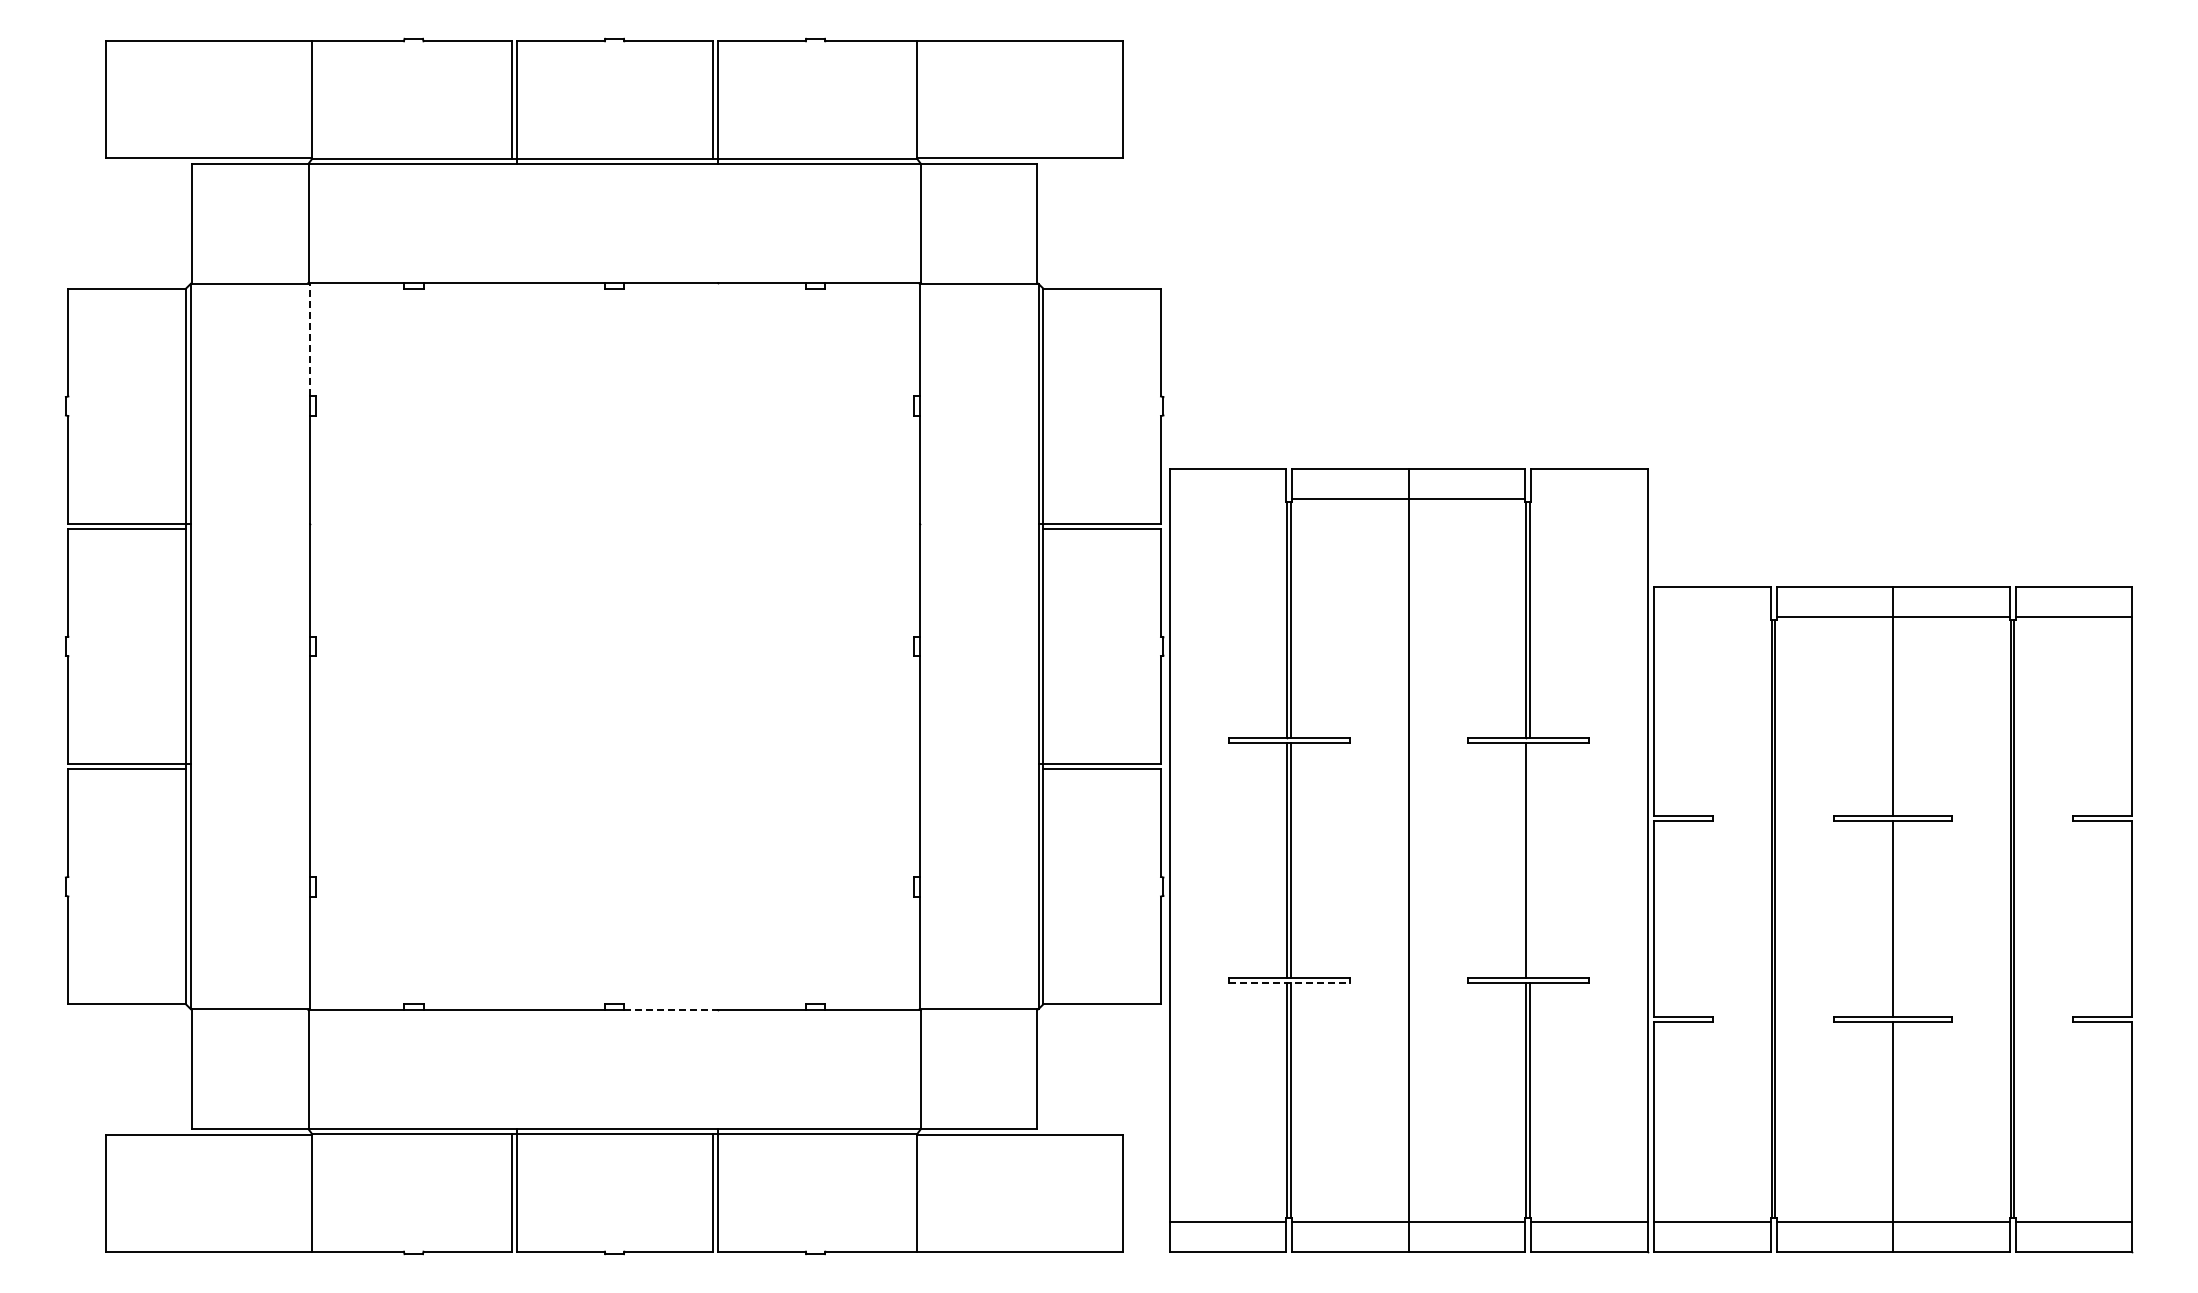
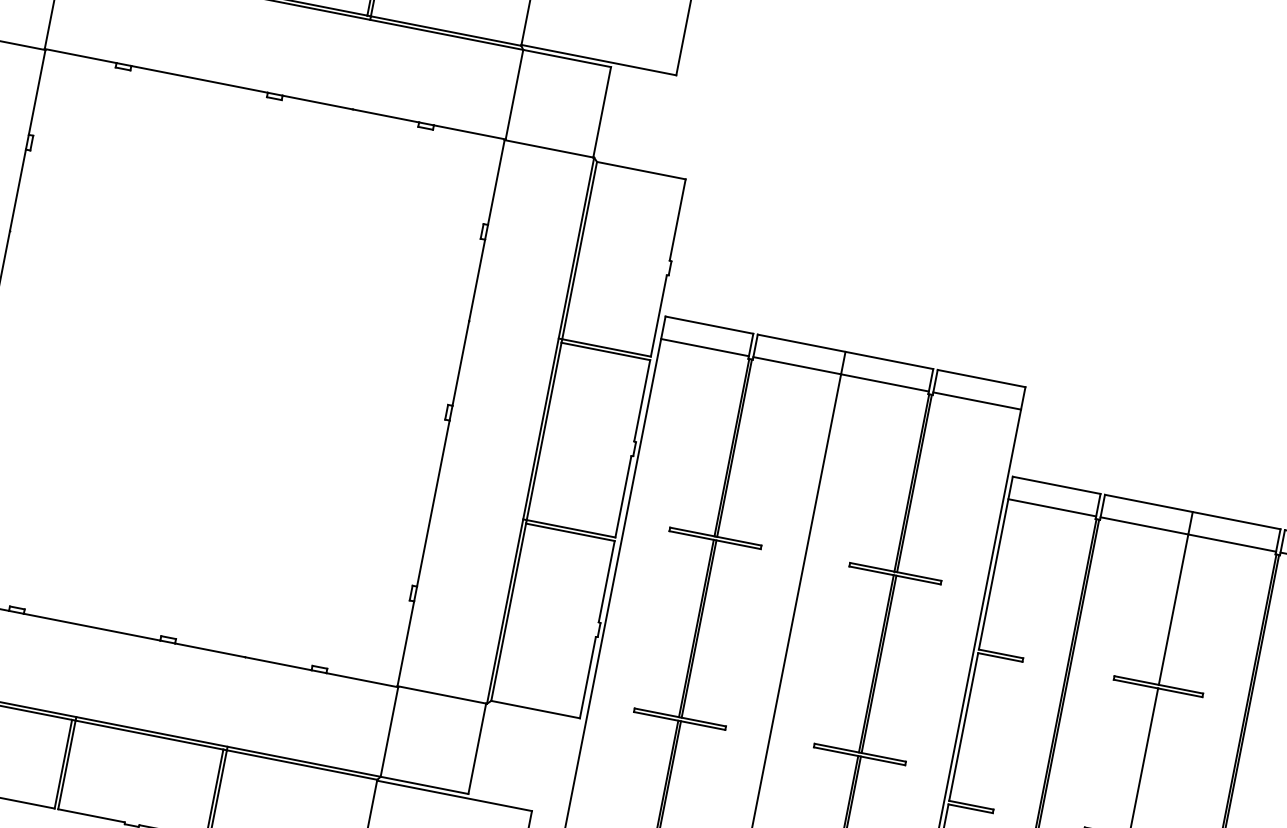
line: (309, 339) -> (37, 91), dashed -> solid
line: (1227, 498) -> (704, 347), added
line: (1589, 498) -> (977, 400), added
line: (1712, 616) -> (1052, 507), added
line: (1530, 860) -> (879, 664), added
line: (1289, 982) -> (679, 720), dashed -> solid
line: (670, 1010) -> (209, 650), dashed -> solid

